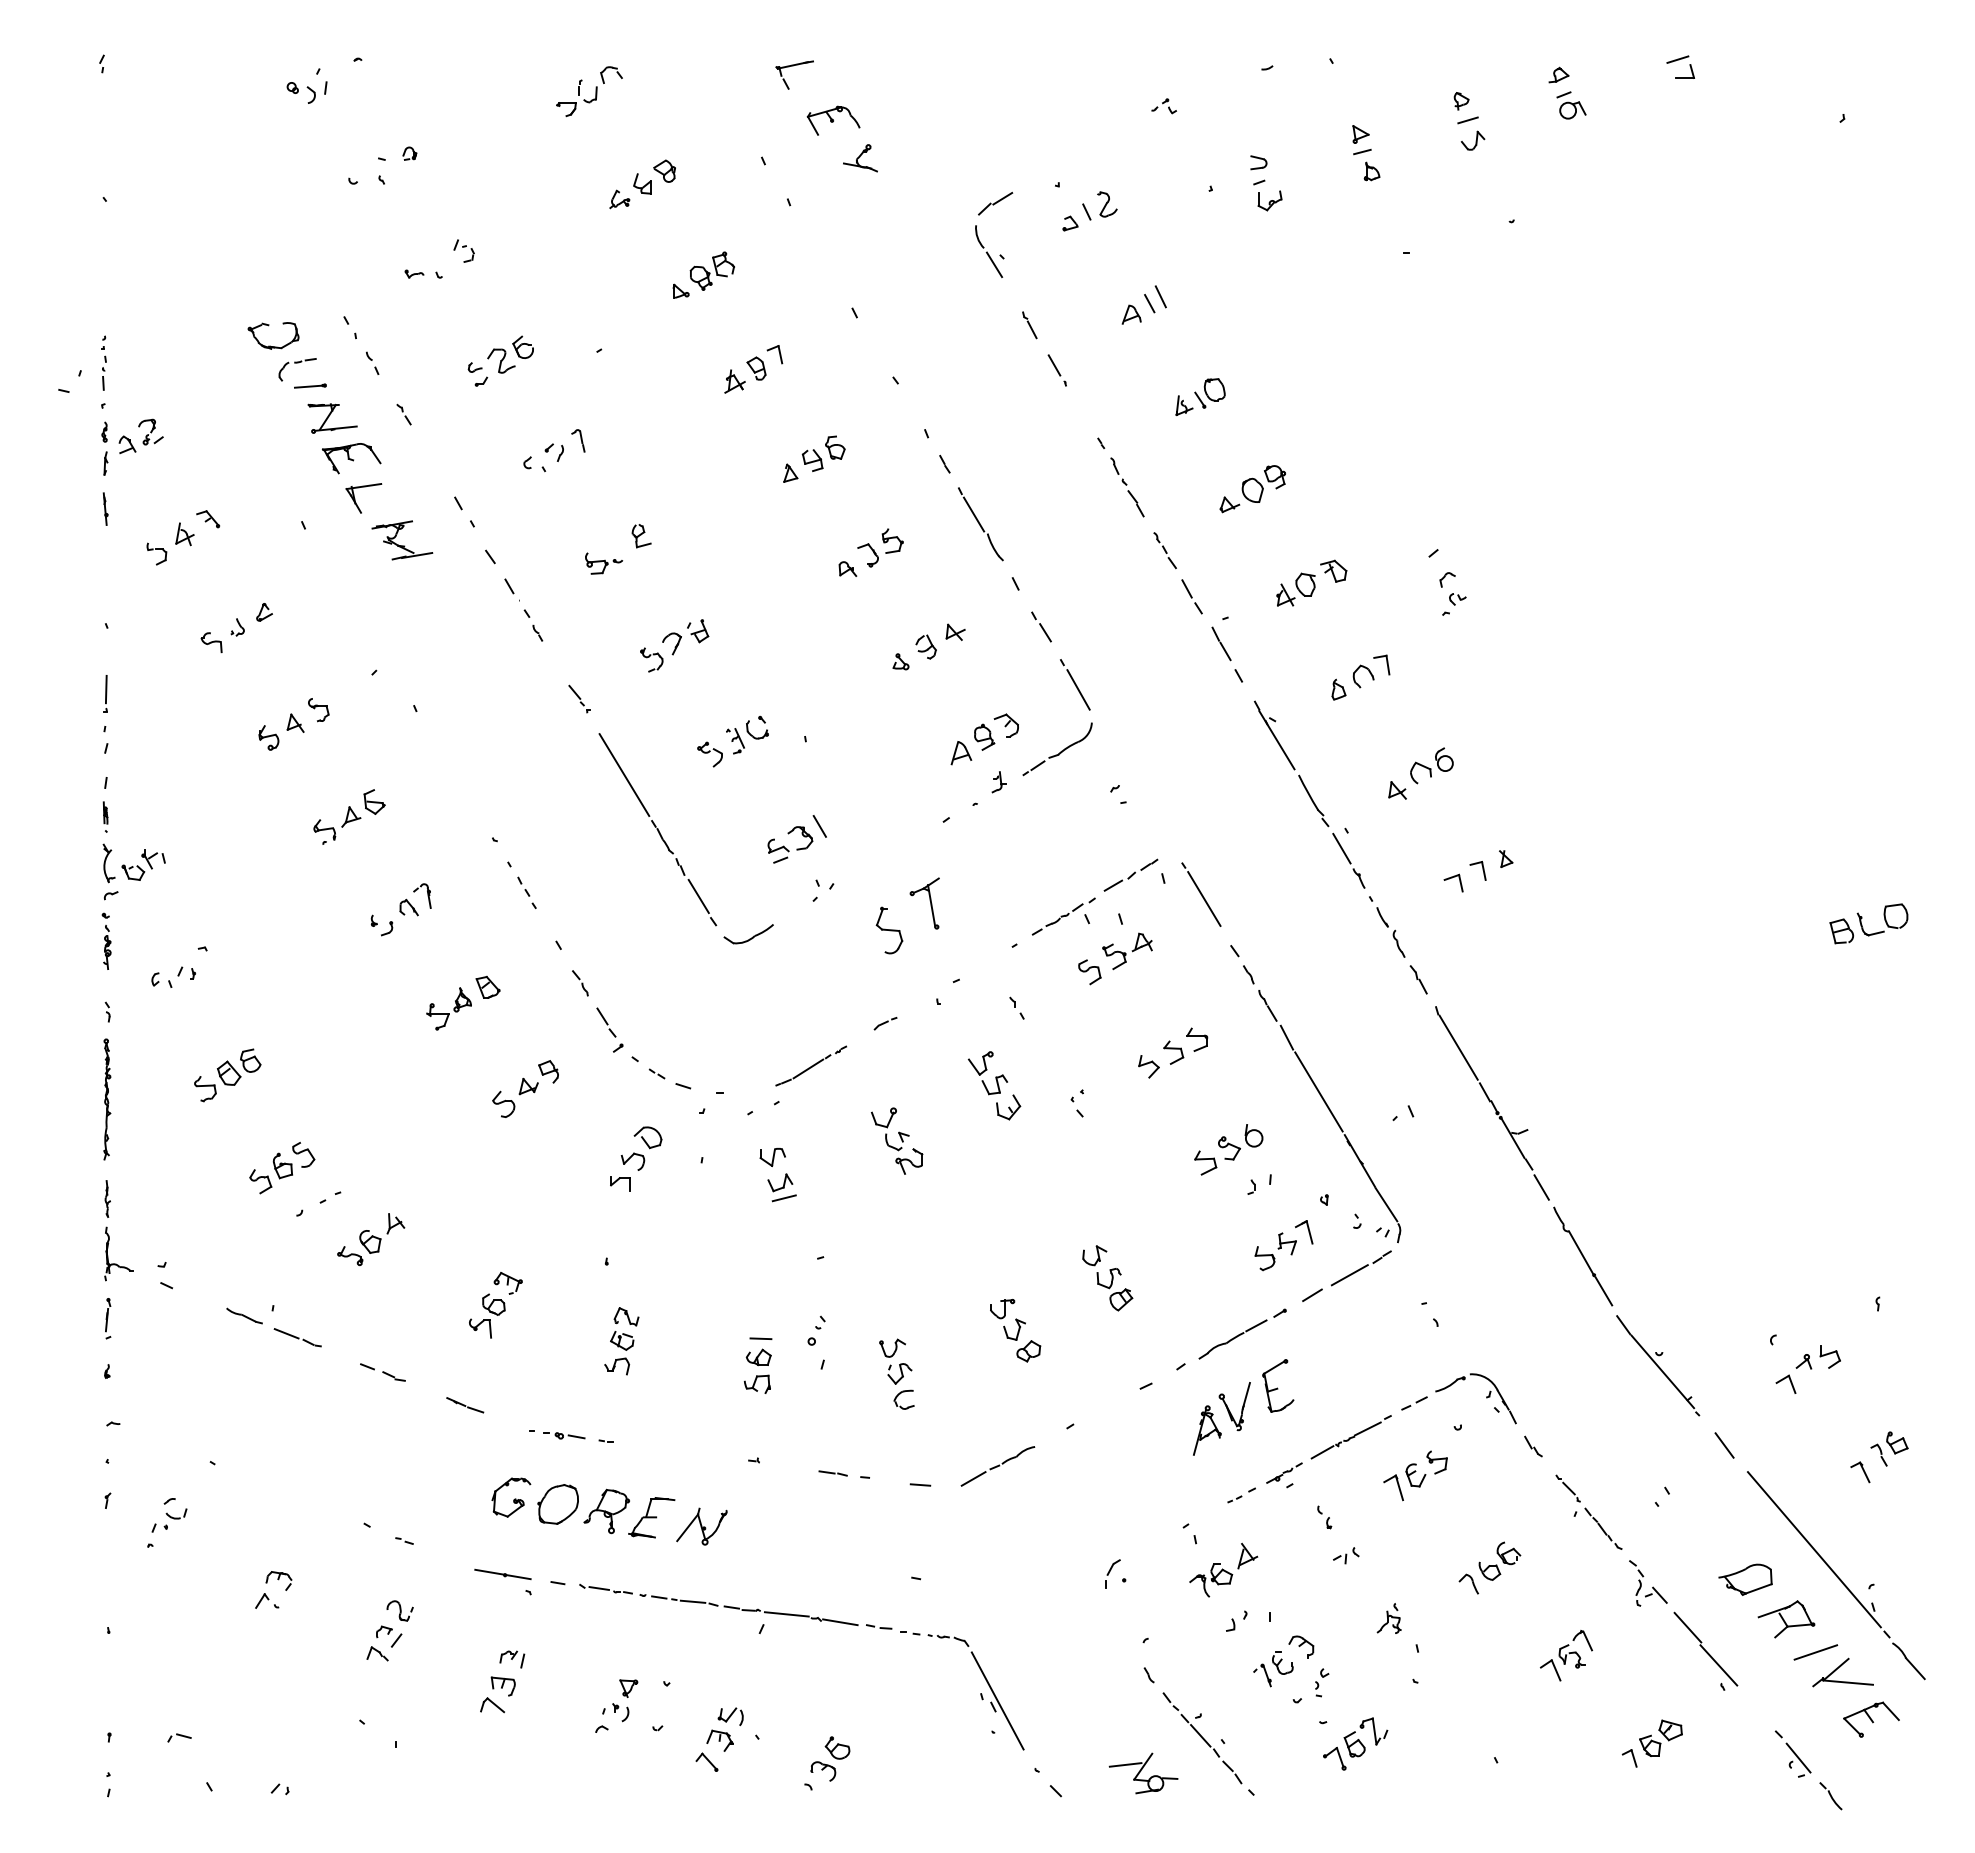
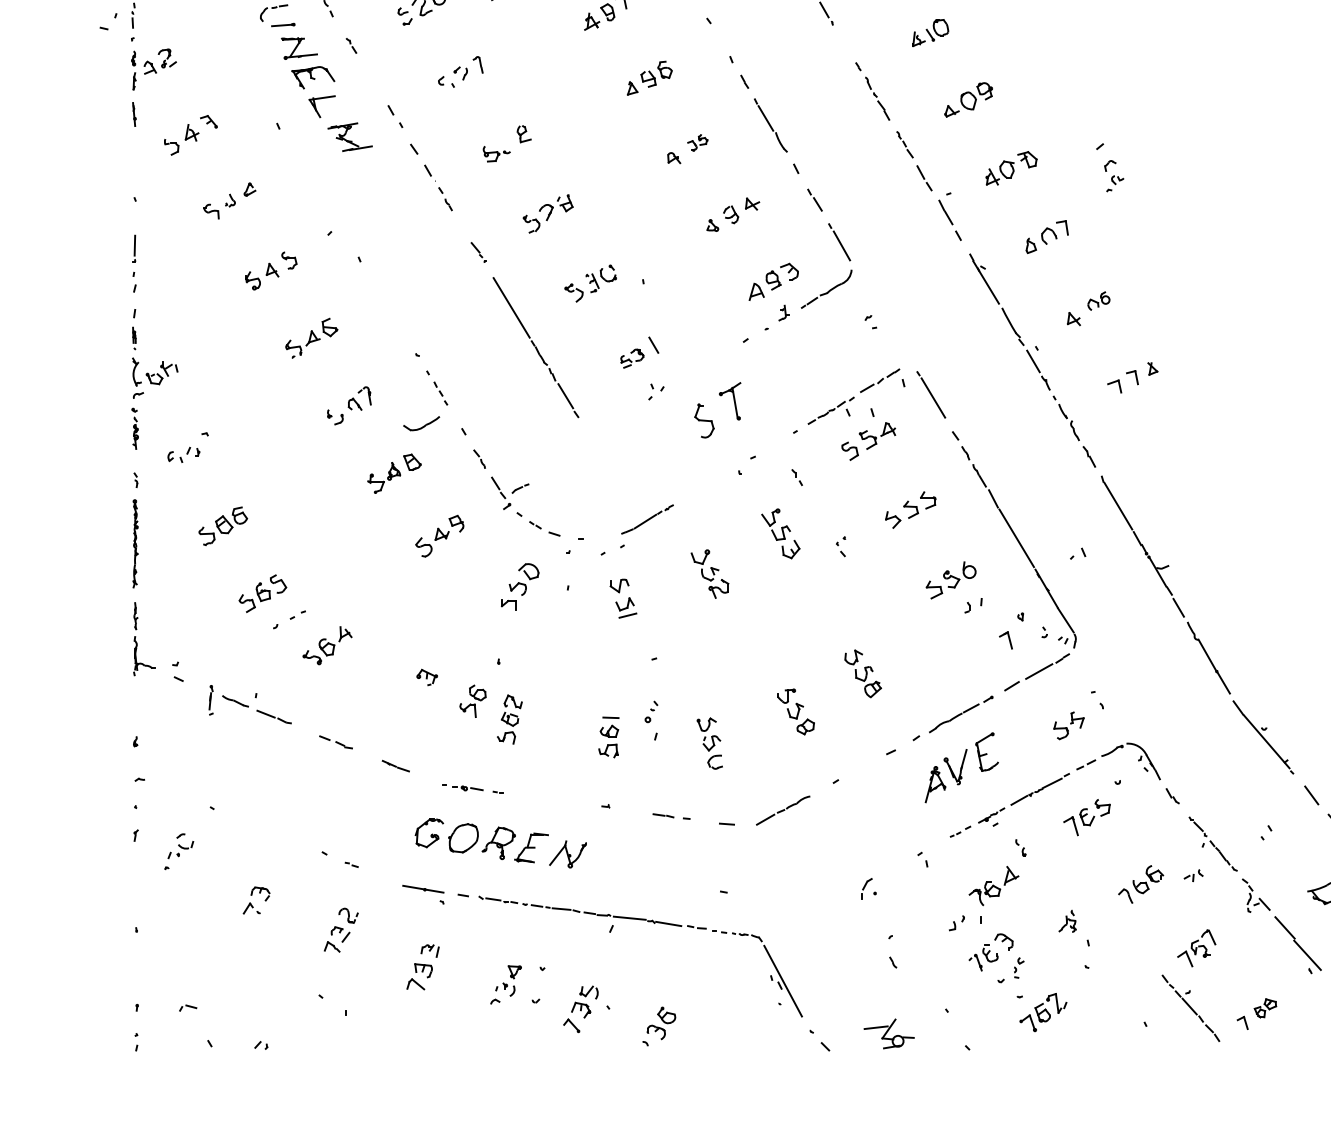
part: (880, 547) -> (697, 142), size x0.6
part: (1431, 765) -> (1098, 300), size x0.7
part: (790, 844) -> (632, 358), size x0.7
part: (748, 934) -> (421, 423), moved
part: (885, 1023) -> (520, 488), moved
part: (1275, 1251) -> (1068, 725), moved
part: (487, 1315) -> (473, 700), moved
part: (108, 1318) -> (211, 700), moved
part: (1346, 1555) -> (1193, 875), moved
part: (1223, 1569) -> (993, 885), moved
part: (1660, 1737) -> (1265, 1007), size x0.7
part: (1202, 1738) -> (1190, 1008), moved

